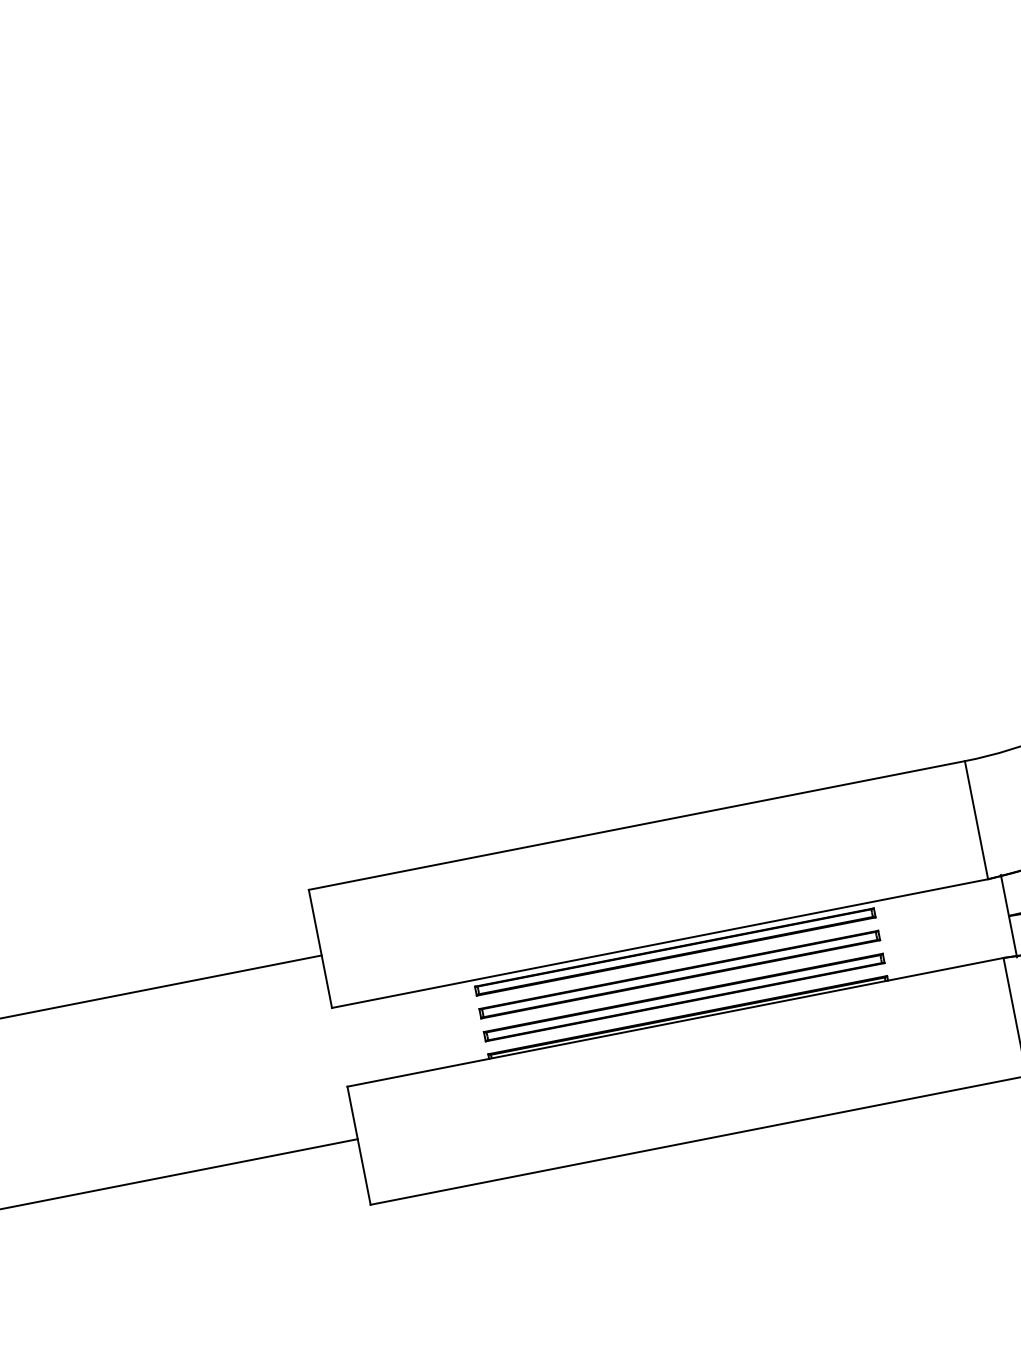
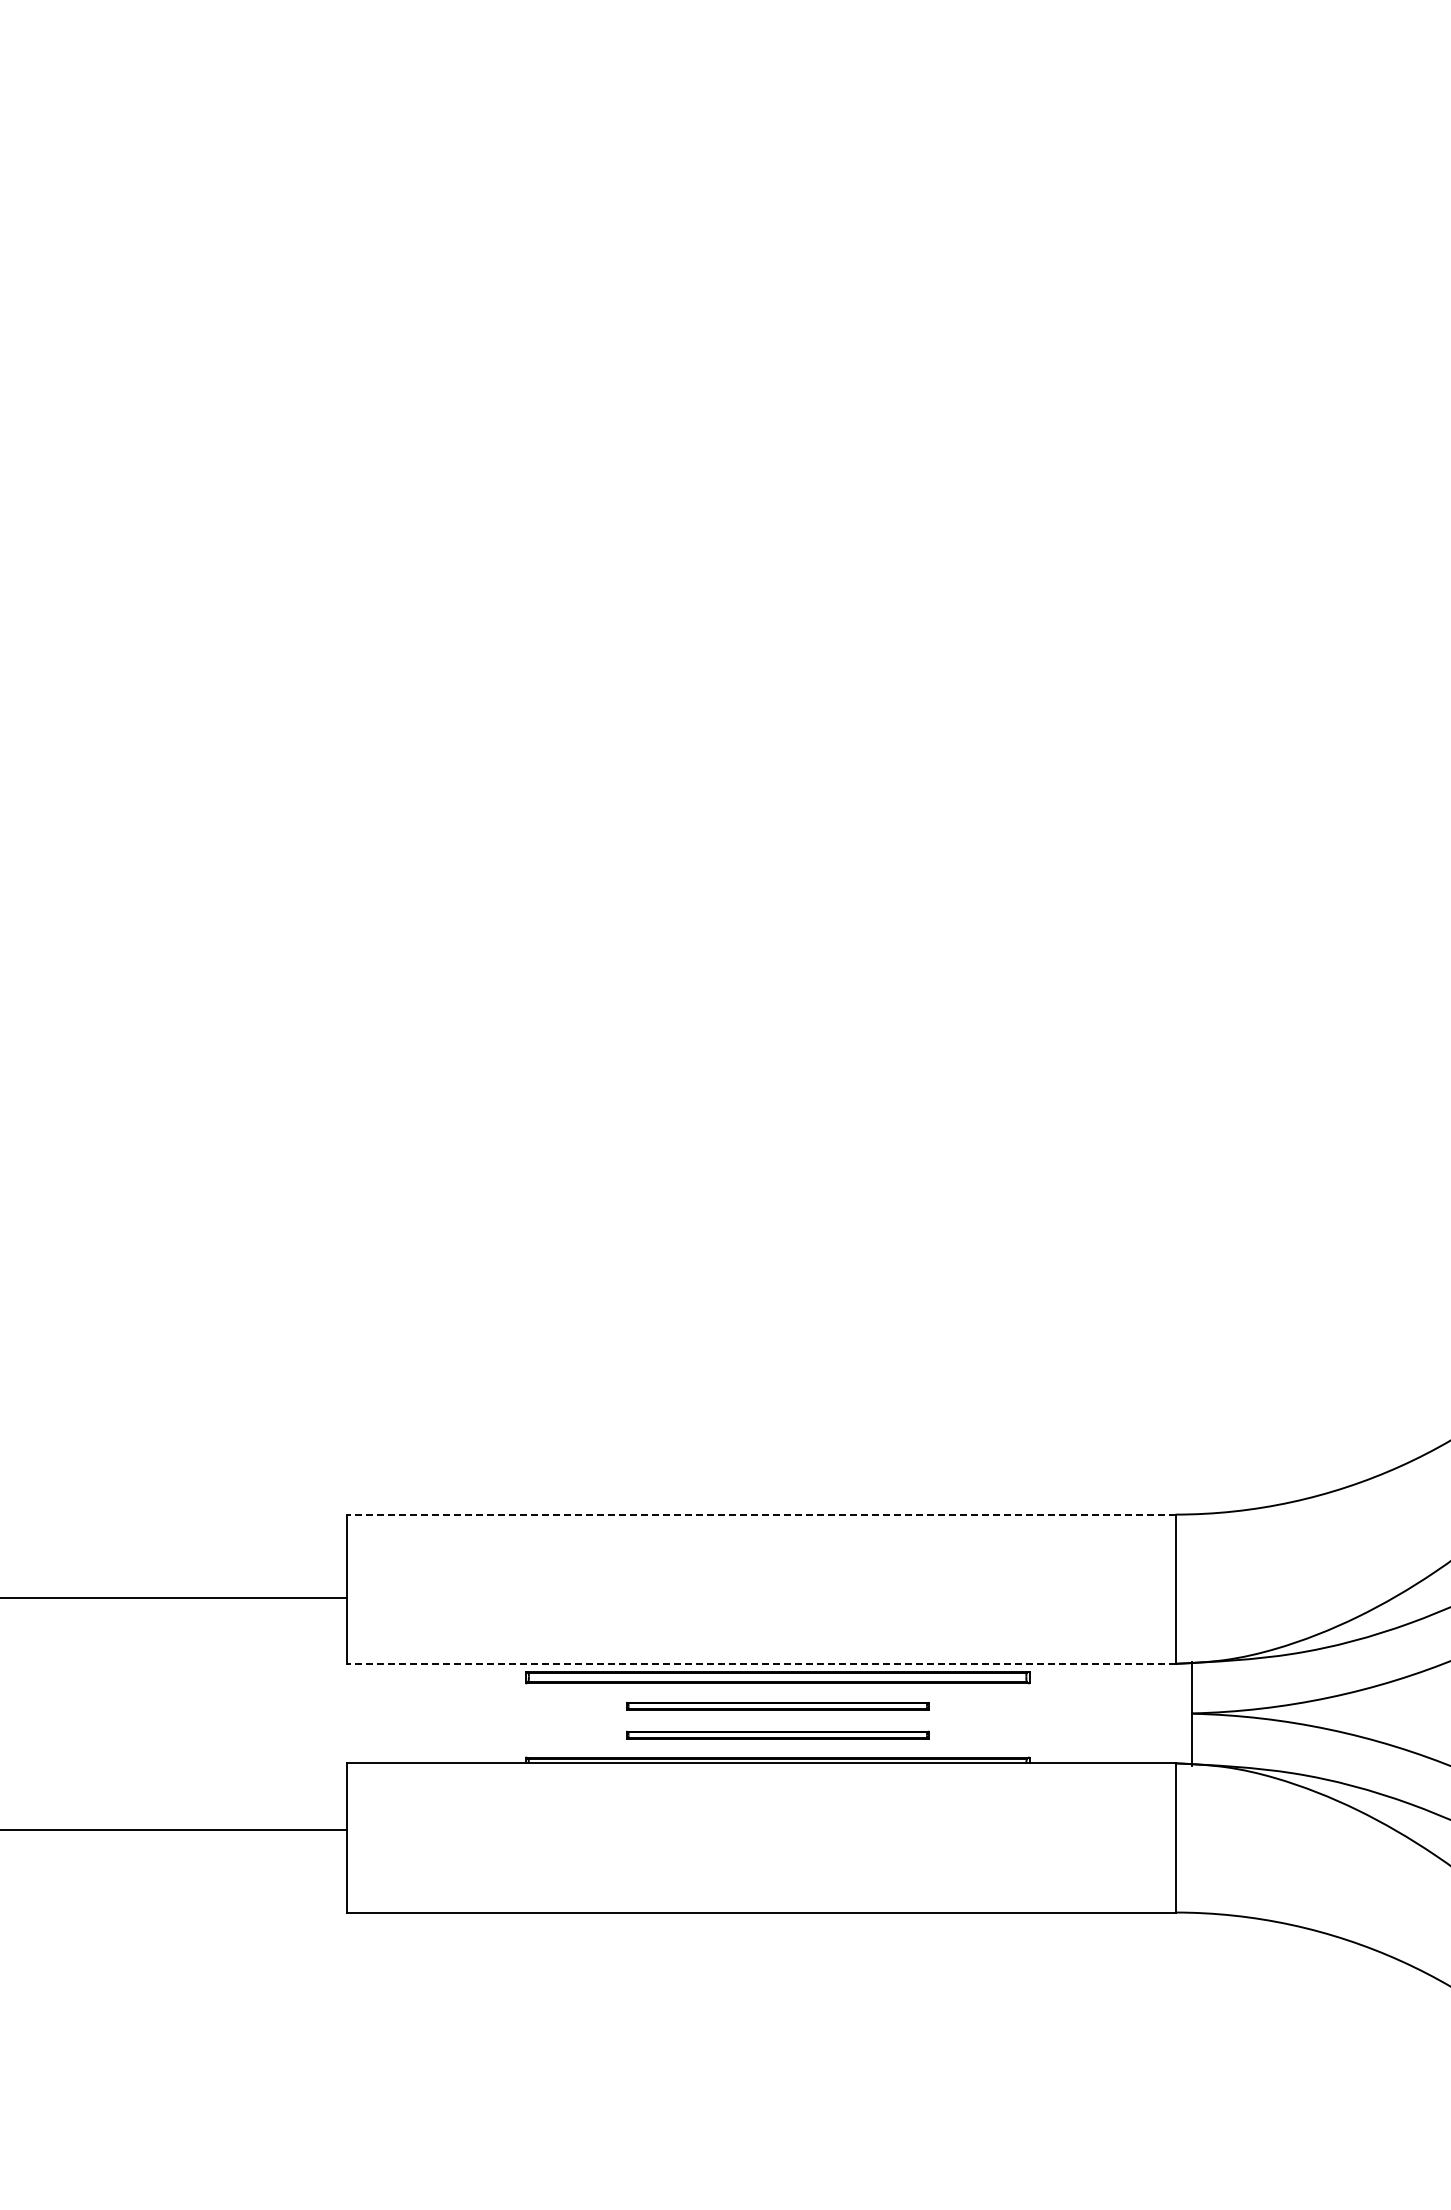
line: (637, 825) -> (761, 1514), solid -> dashed
line: (660, 943) -> (761, 1663), solid -> dashed
part: (679, 974) -> (777, 1706), size x0.6
part: (684, 996) -> (777, 1734), size x0.6

